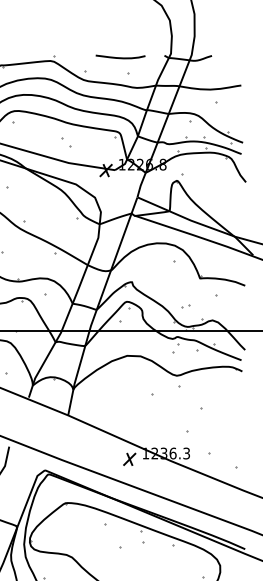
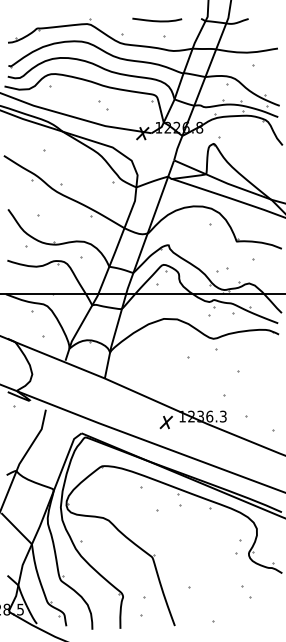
part: (185, 306) -> (222, 269), size x1.6

